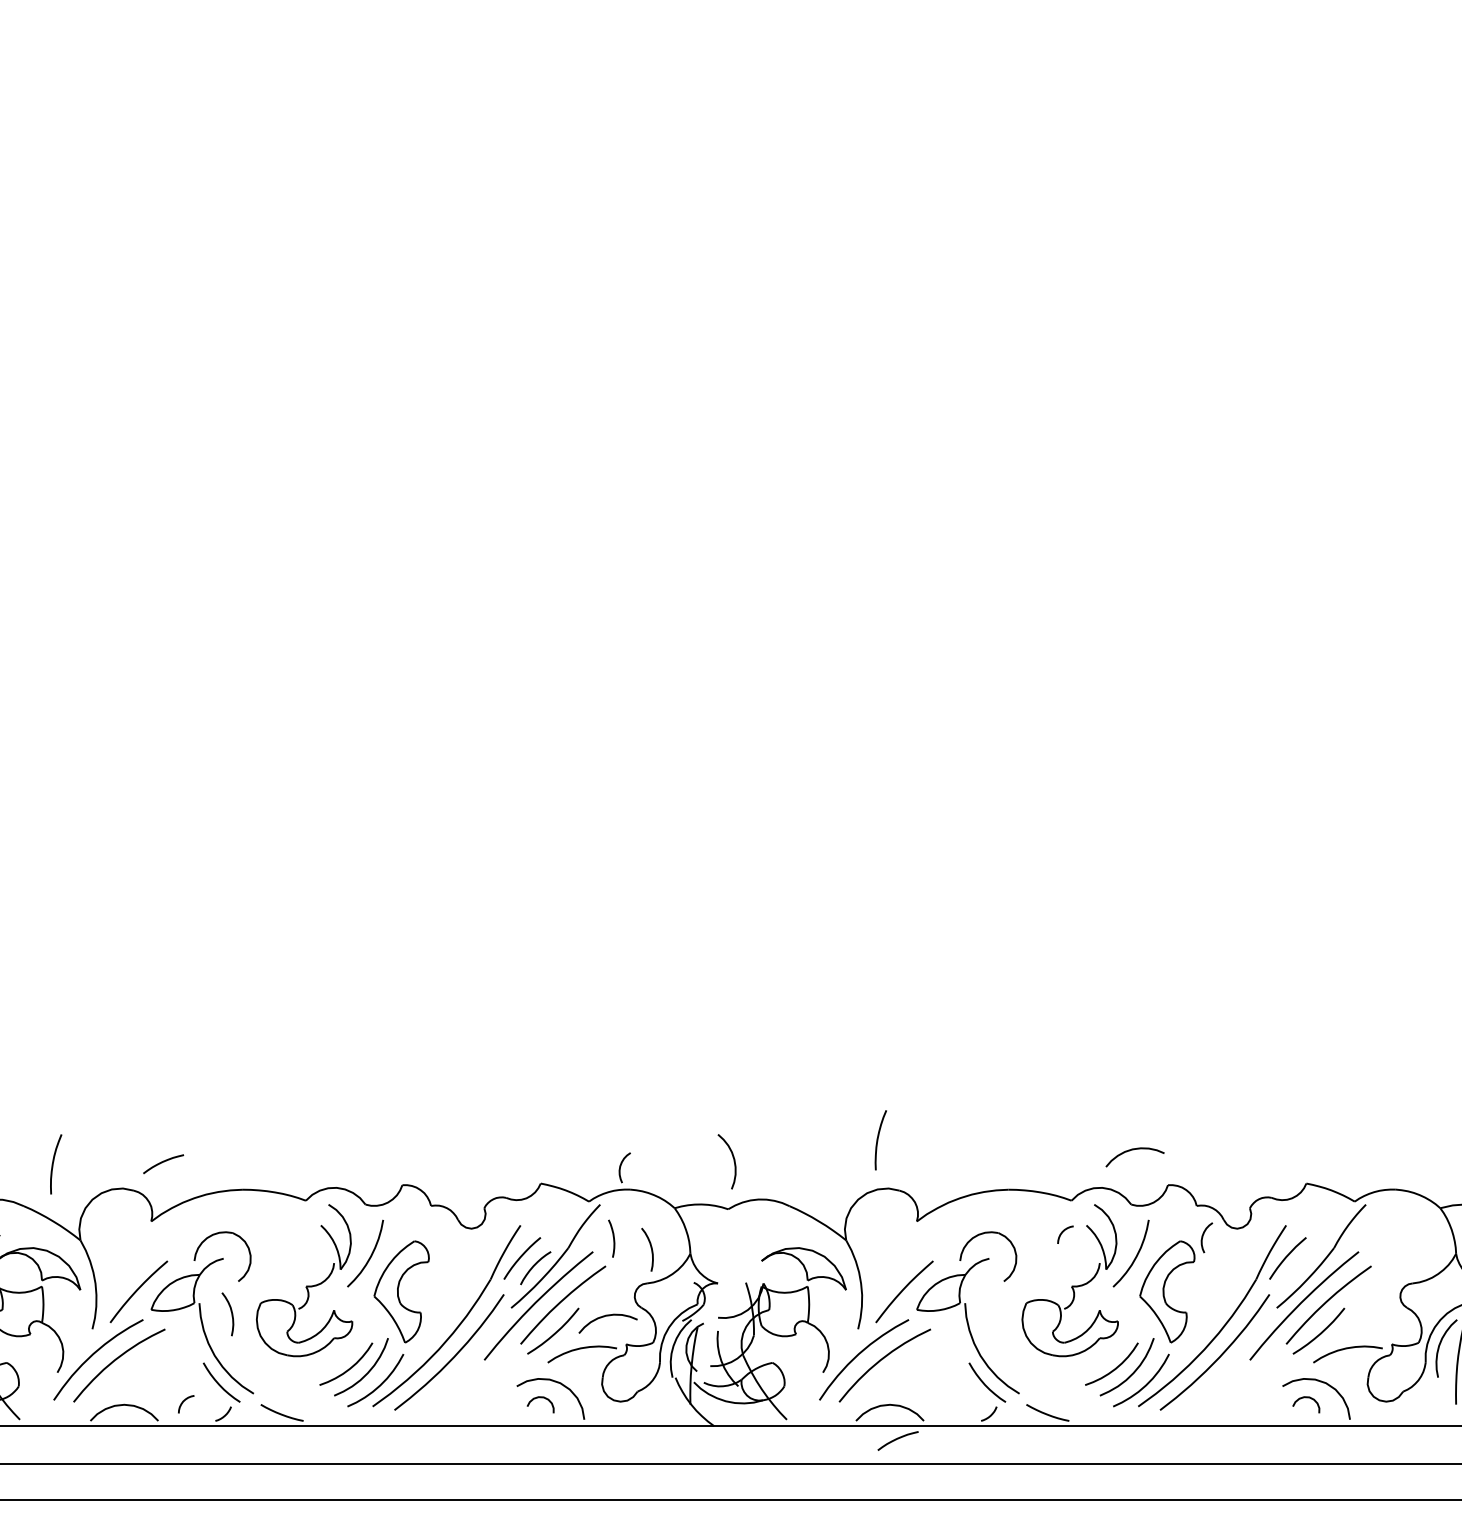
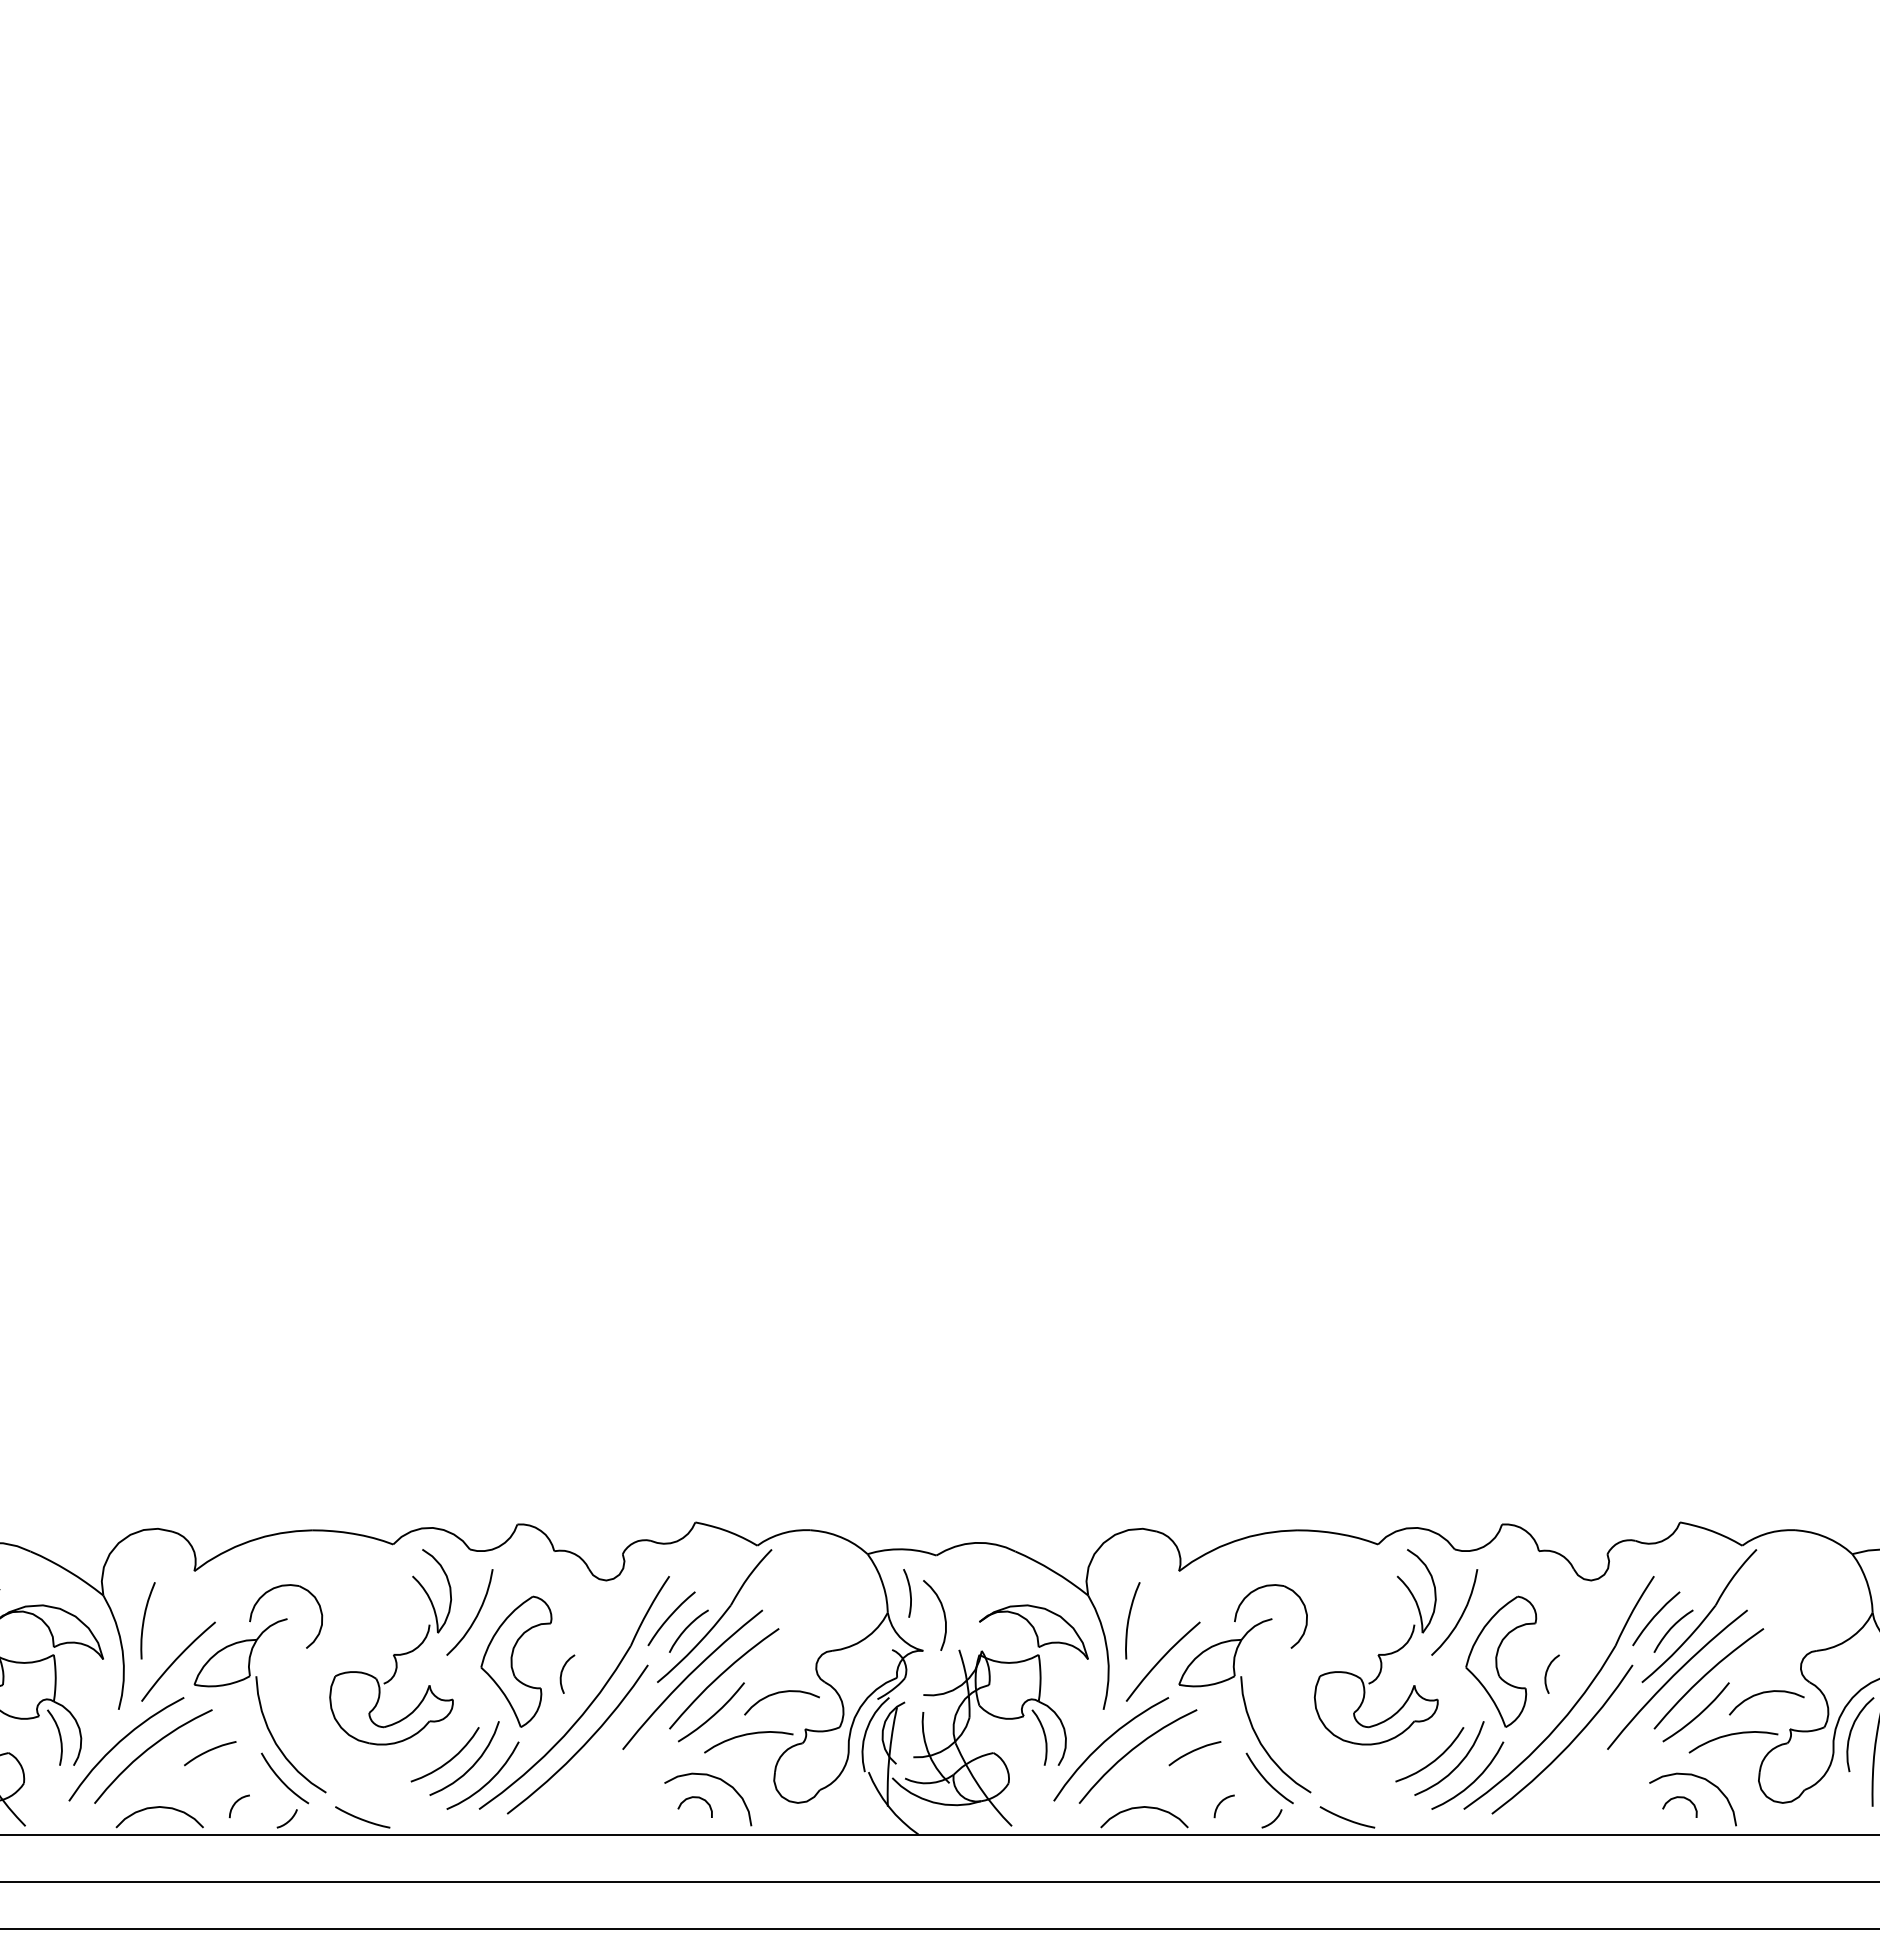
curve: (878, 1140) -> (1129, 1620), moved
curve: (1134, 1150) -> (1765, 1693), moved
curve: (733, 1161) -> (943, 1614), moved
curve: (163, 1162) -> (210, 1751), moved
curve: (53, 1164) -> (144, 1620), moved
curve: (621, 1164) -> (563, 1670), moved
curve: (1063, 1232) -> (1221, 1803), moved
curve: (1203, 1237) -> (1547, 1673), moved
curve: (613, 1238) -> (909, 1593), moved
curve: (650, 1247) -> (1043, 1734), moved
curve: (1300, 1266) -> (1672, 1628), added
curve: (231, 1314) -> (59, 1737), moved
curve: (897, 1439) -> (1194, 1751), moved

